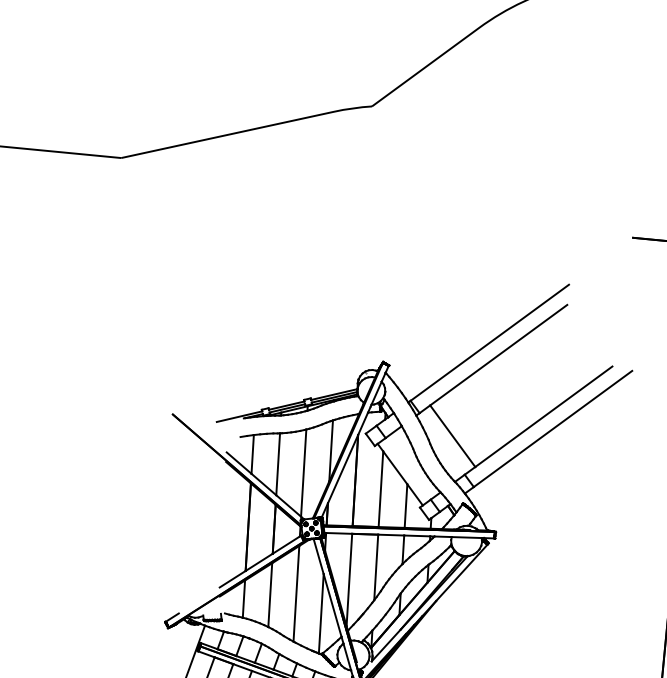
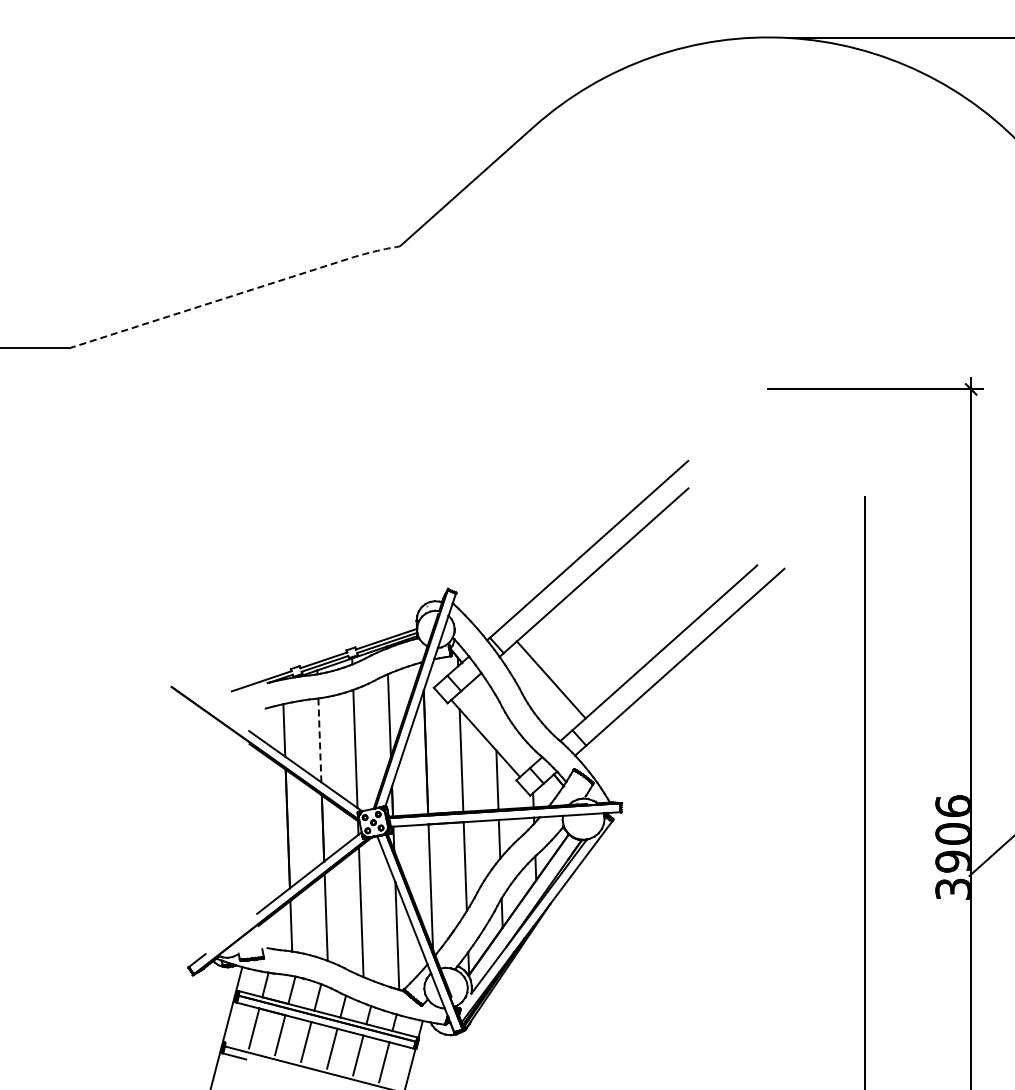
line: (249, 130) -> (238, 294), solid -> dashed
line: (277, 464) -> (319, 740), solid -> dashed

